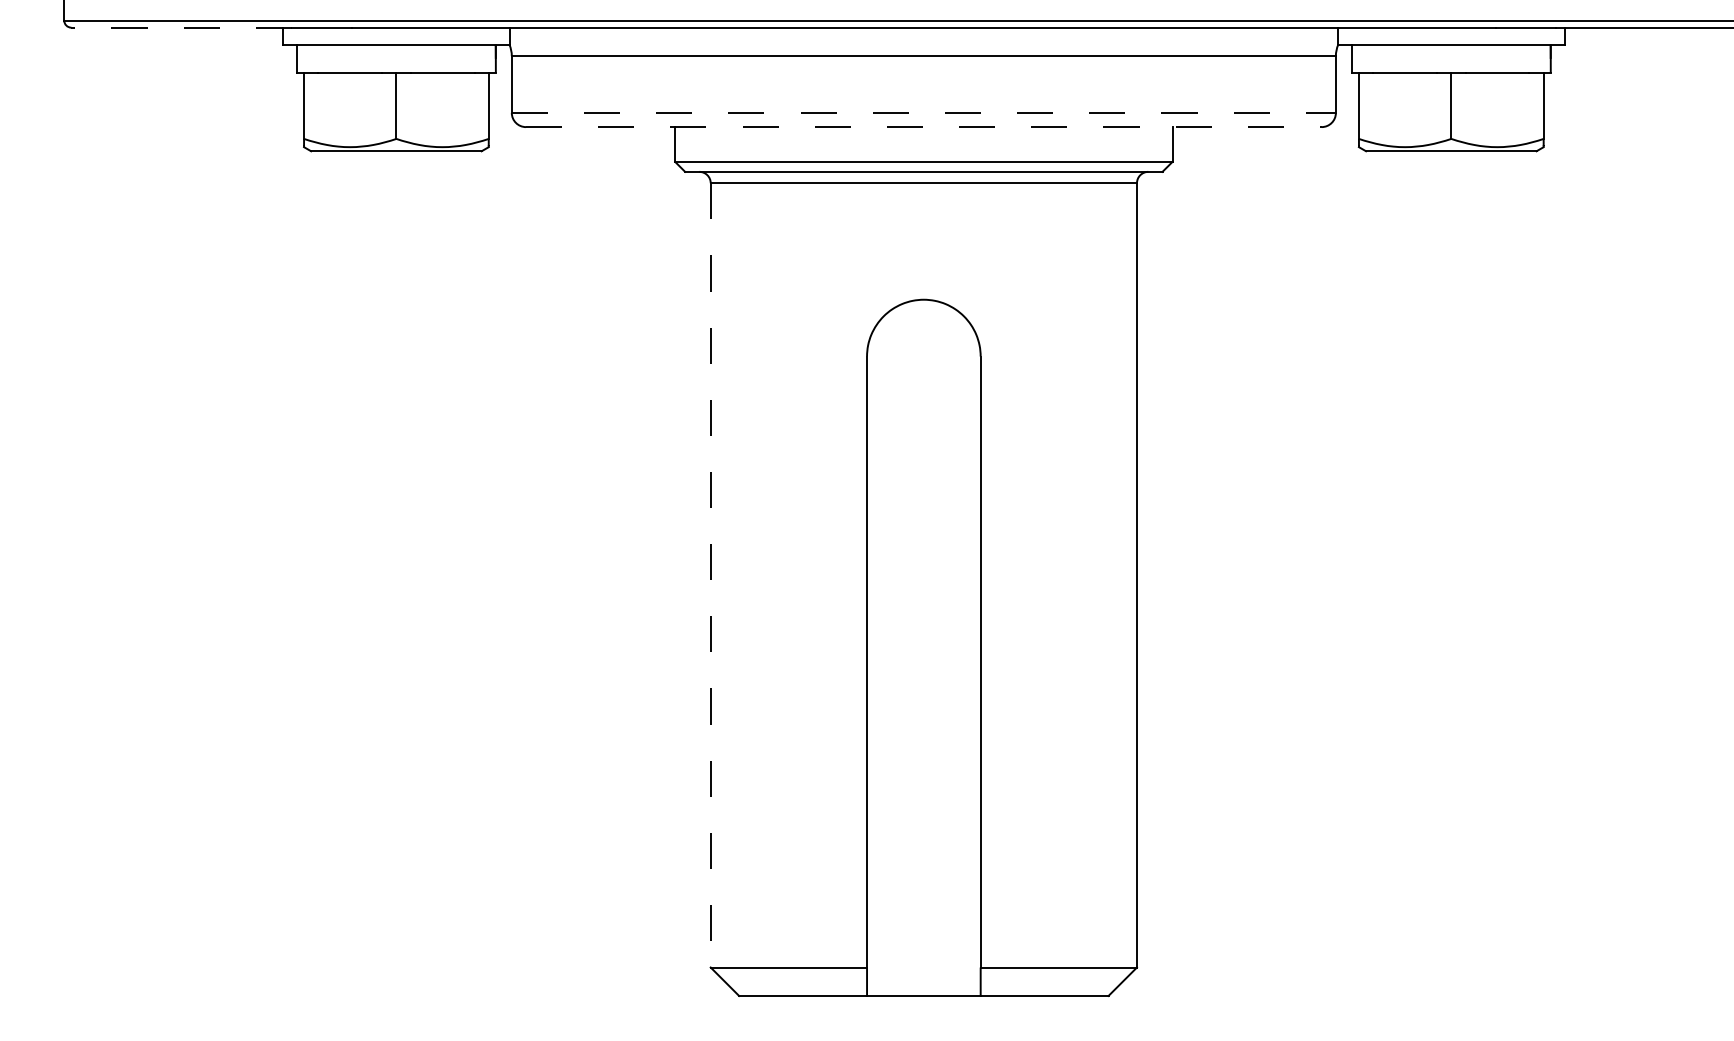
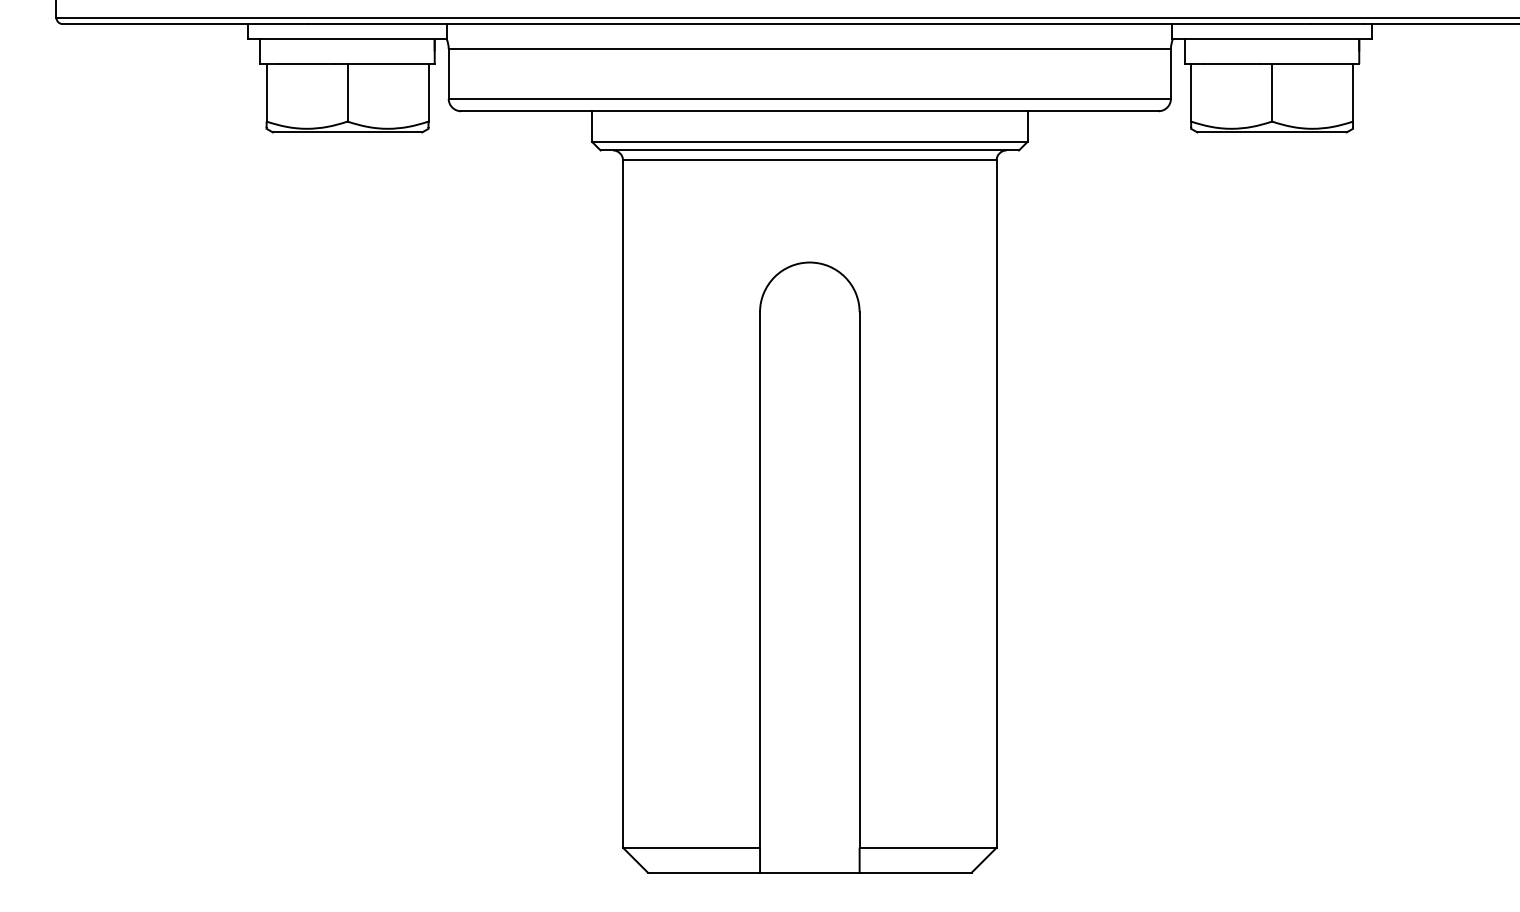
line: (181, 27) -> (159, 23), dashed -> solid
line: (924, 112) -> (810, 98), dashed -> solid
line: (923, 127) -> (809, 111), dashed -> solid
line: (710, 575) -> (622, 504), dashed -> solid

